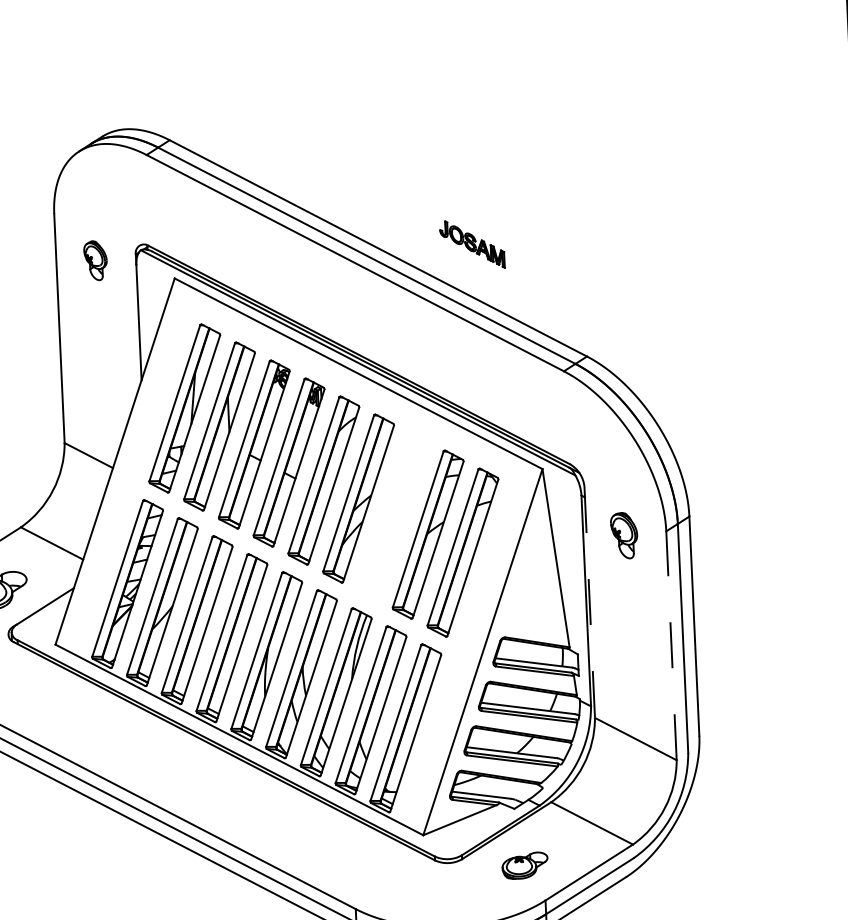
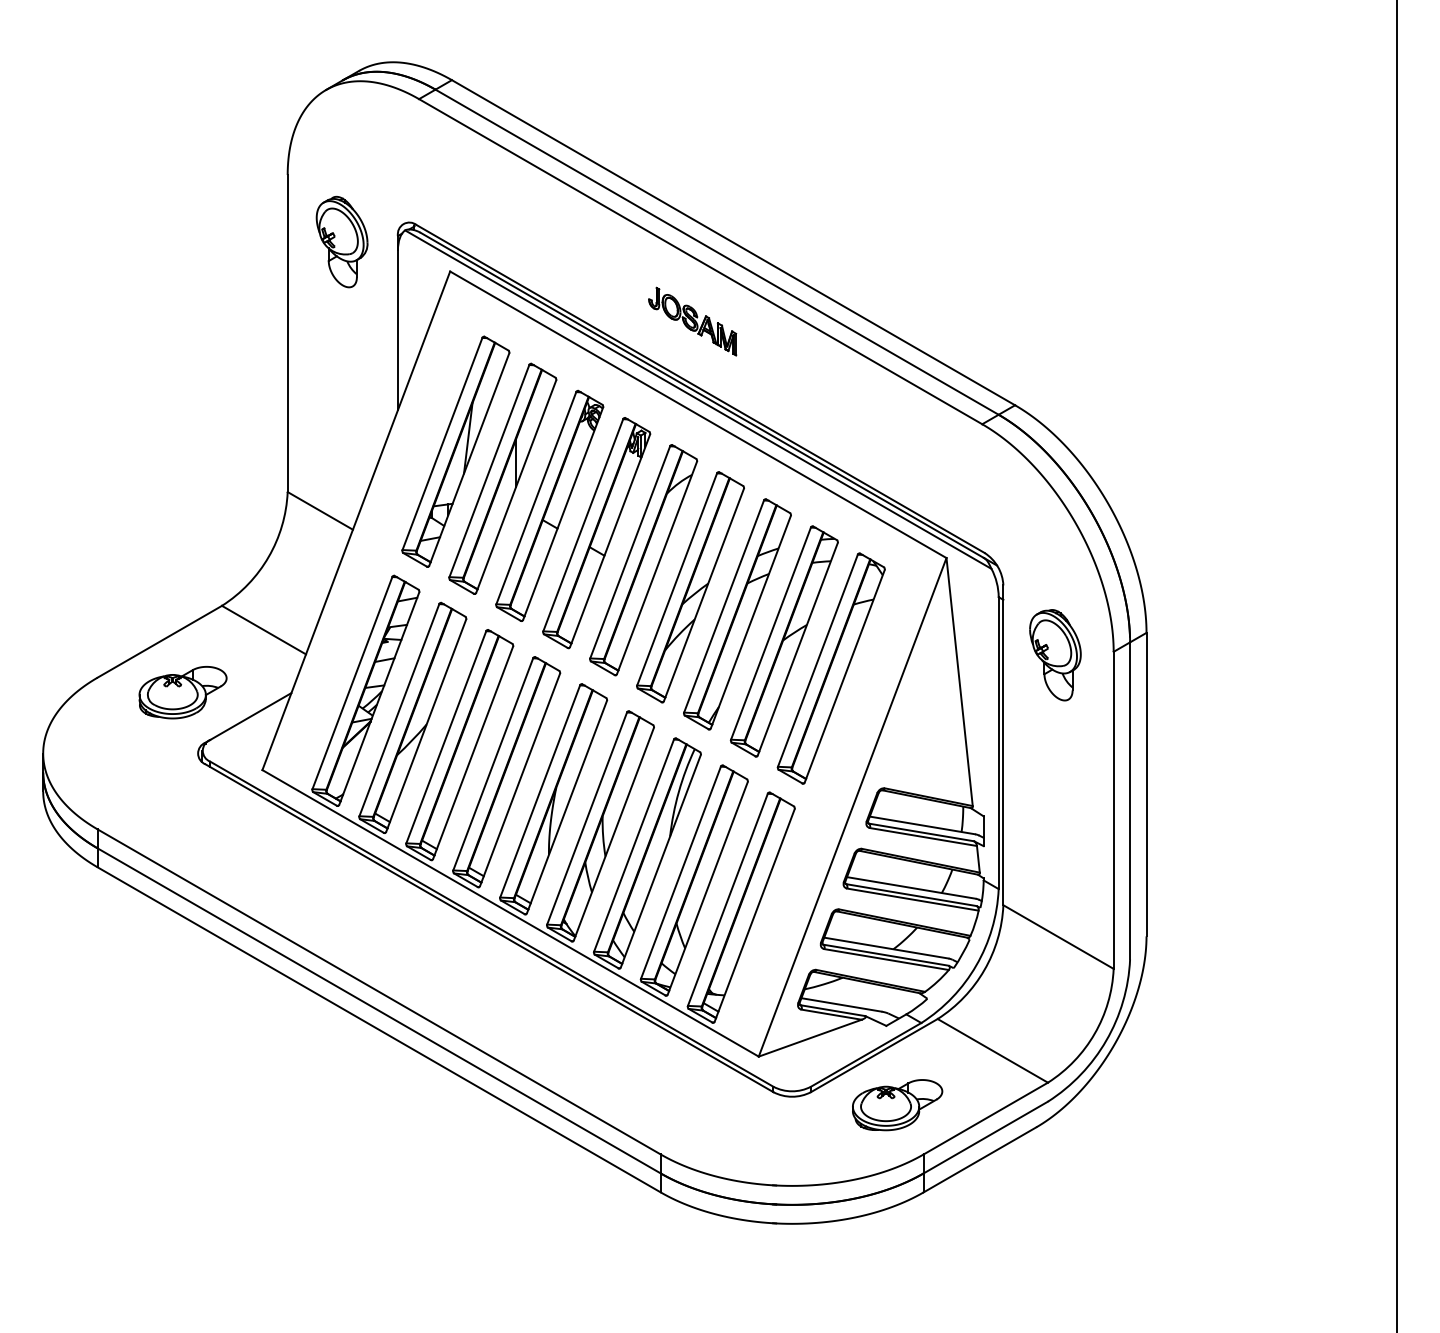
part: (472, 244) -> (692, 321), moved
part: (95, 260) -> (341, 241), size x1.67
part: (393, 516) -> (737, 614), added
part: (624, 535) -> (1055, 655), size x1.43
line: (589, 602) -> (1003, 745), dashed -> solid
line: (671, 645) -> (1113, 810), dashed -> solid
part: (525, 865) -> (897, 1105), size x1.43

